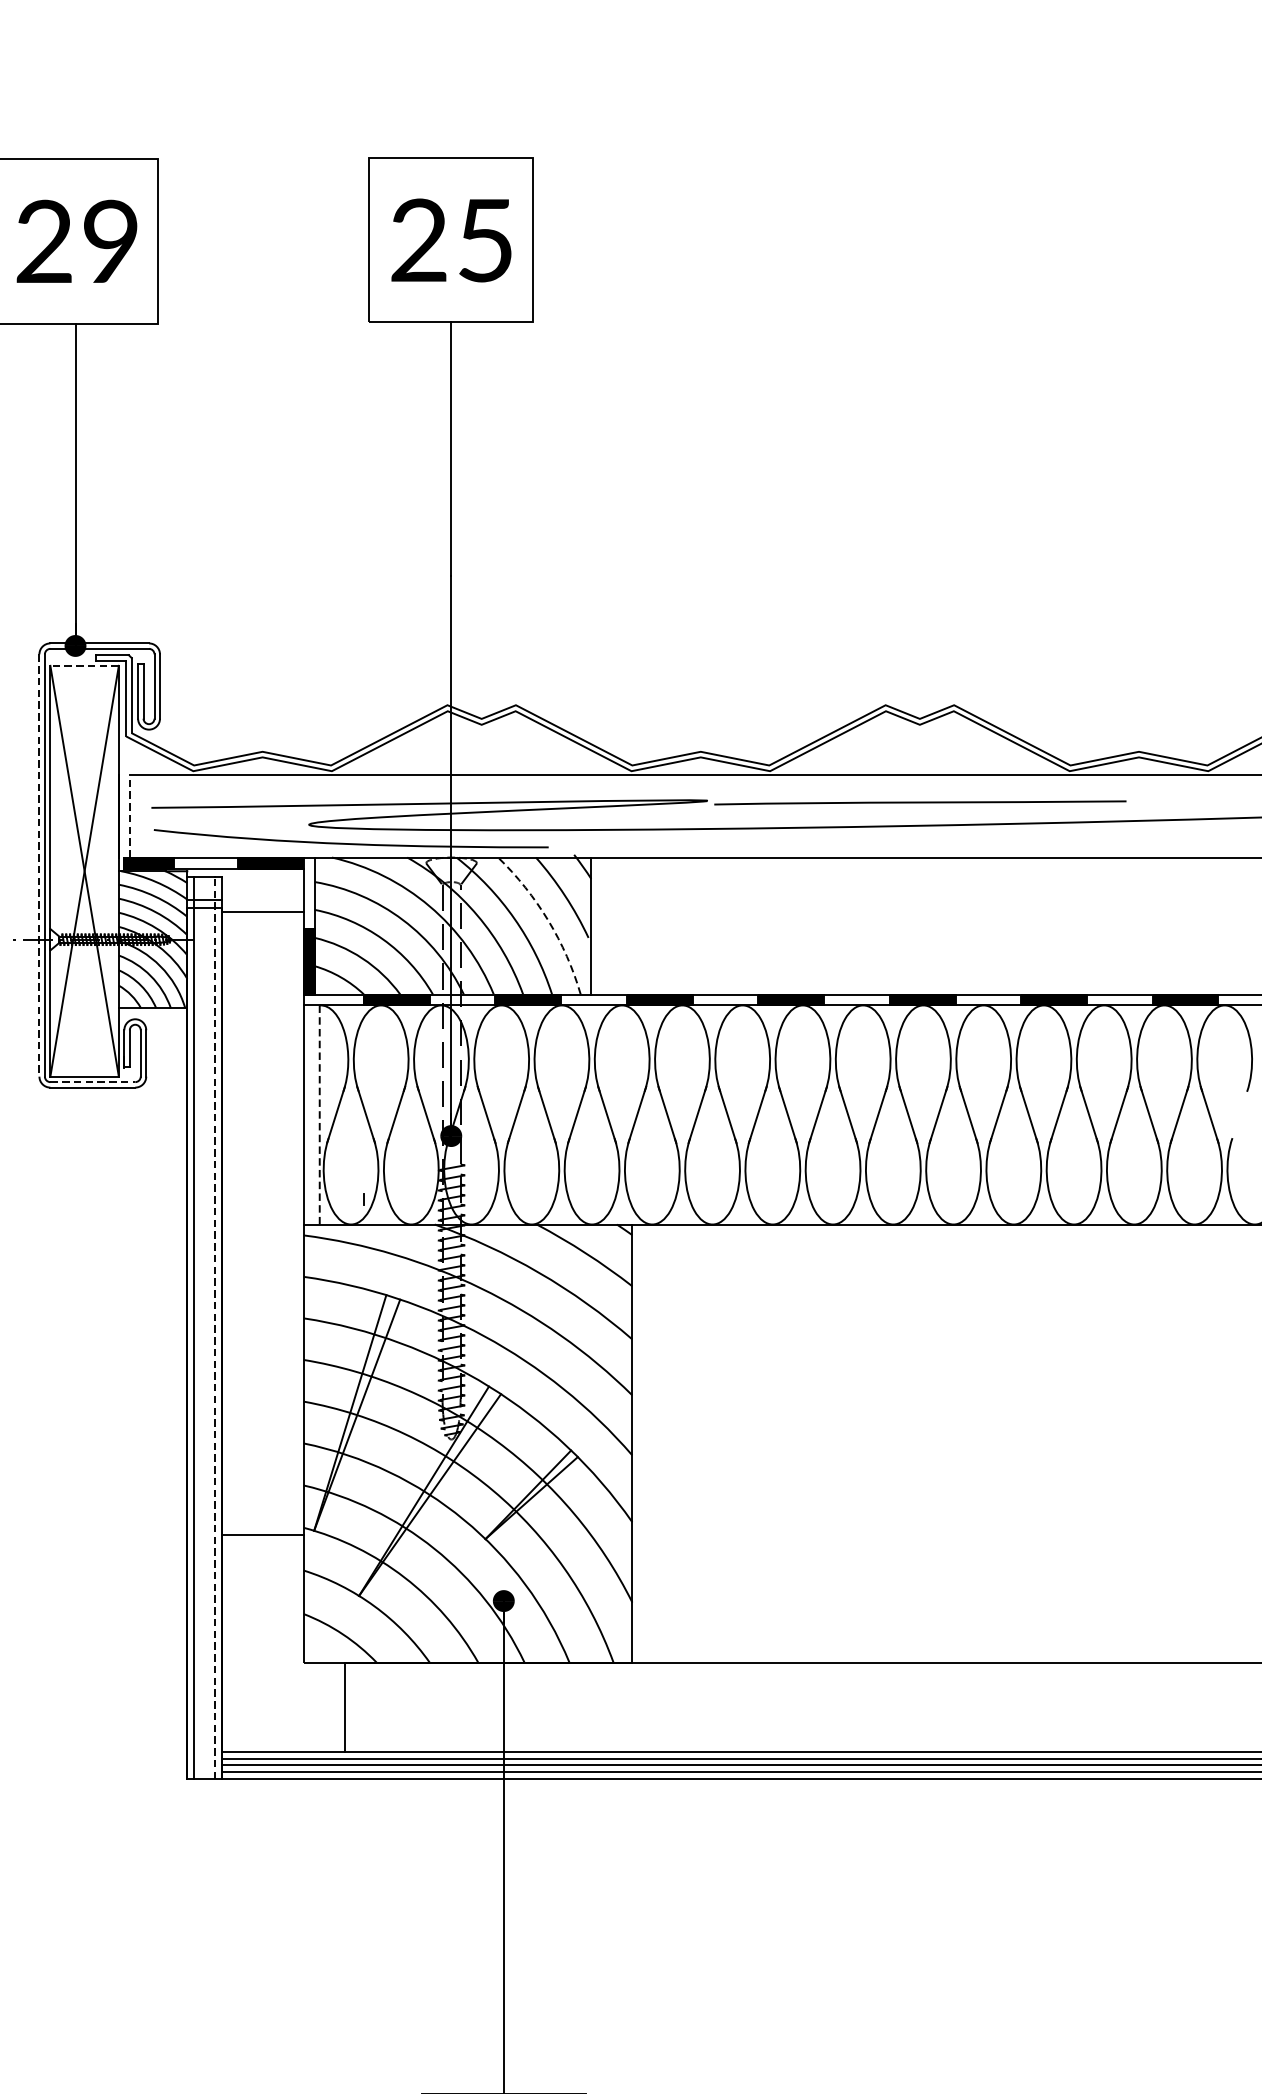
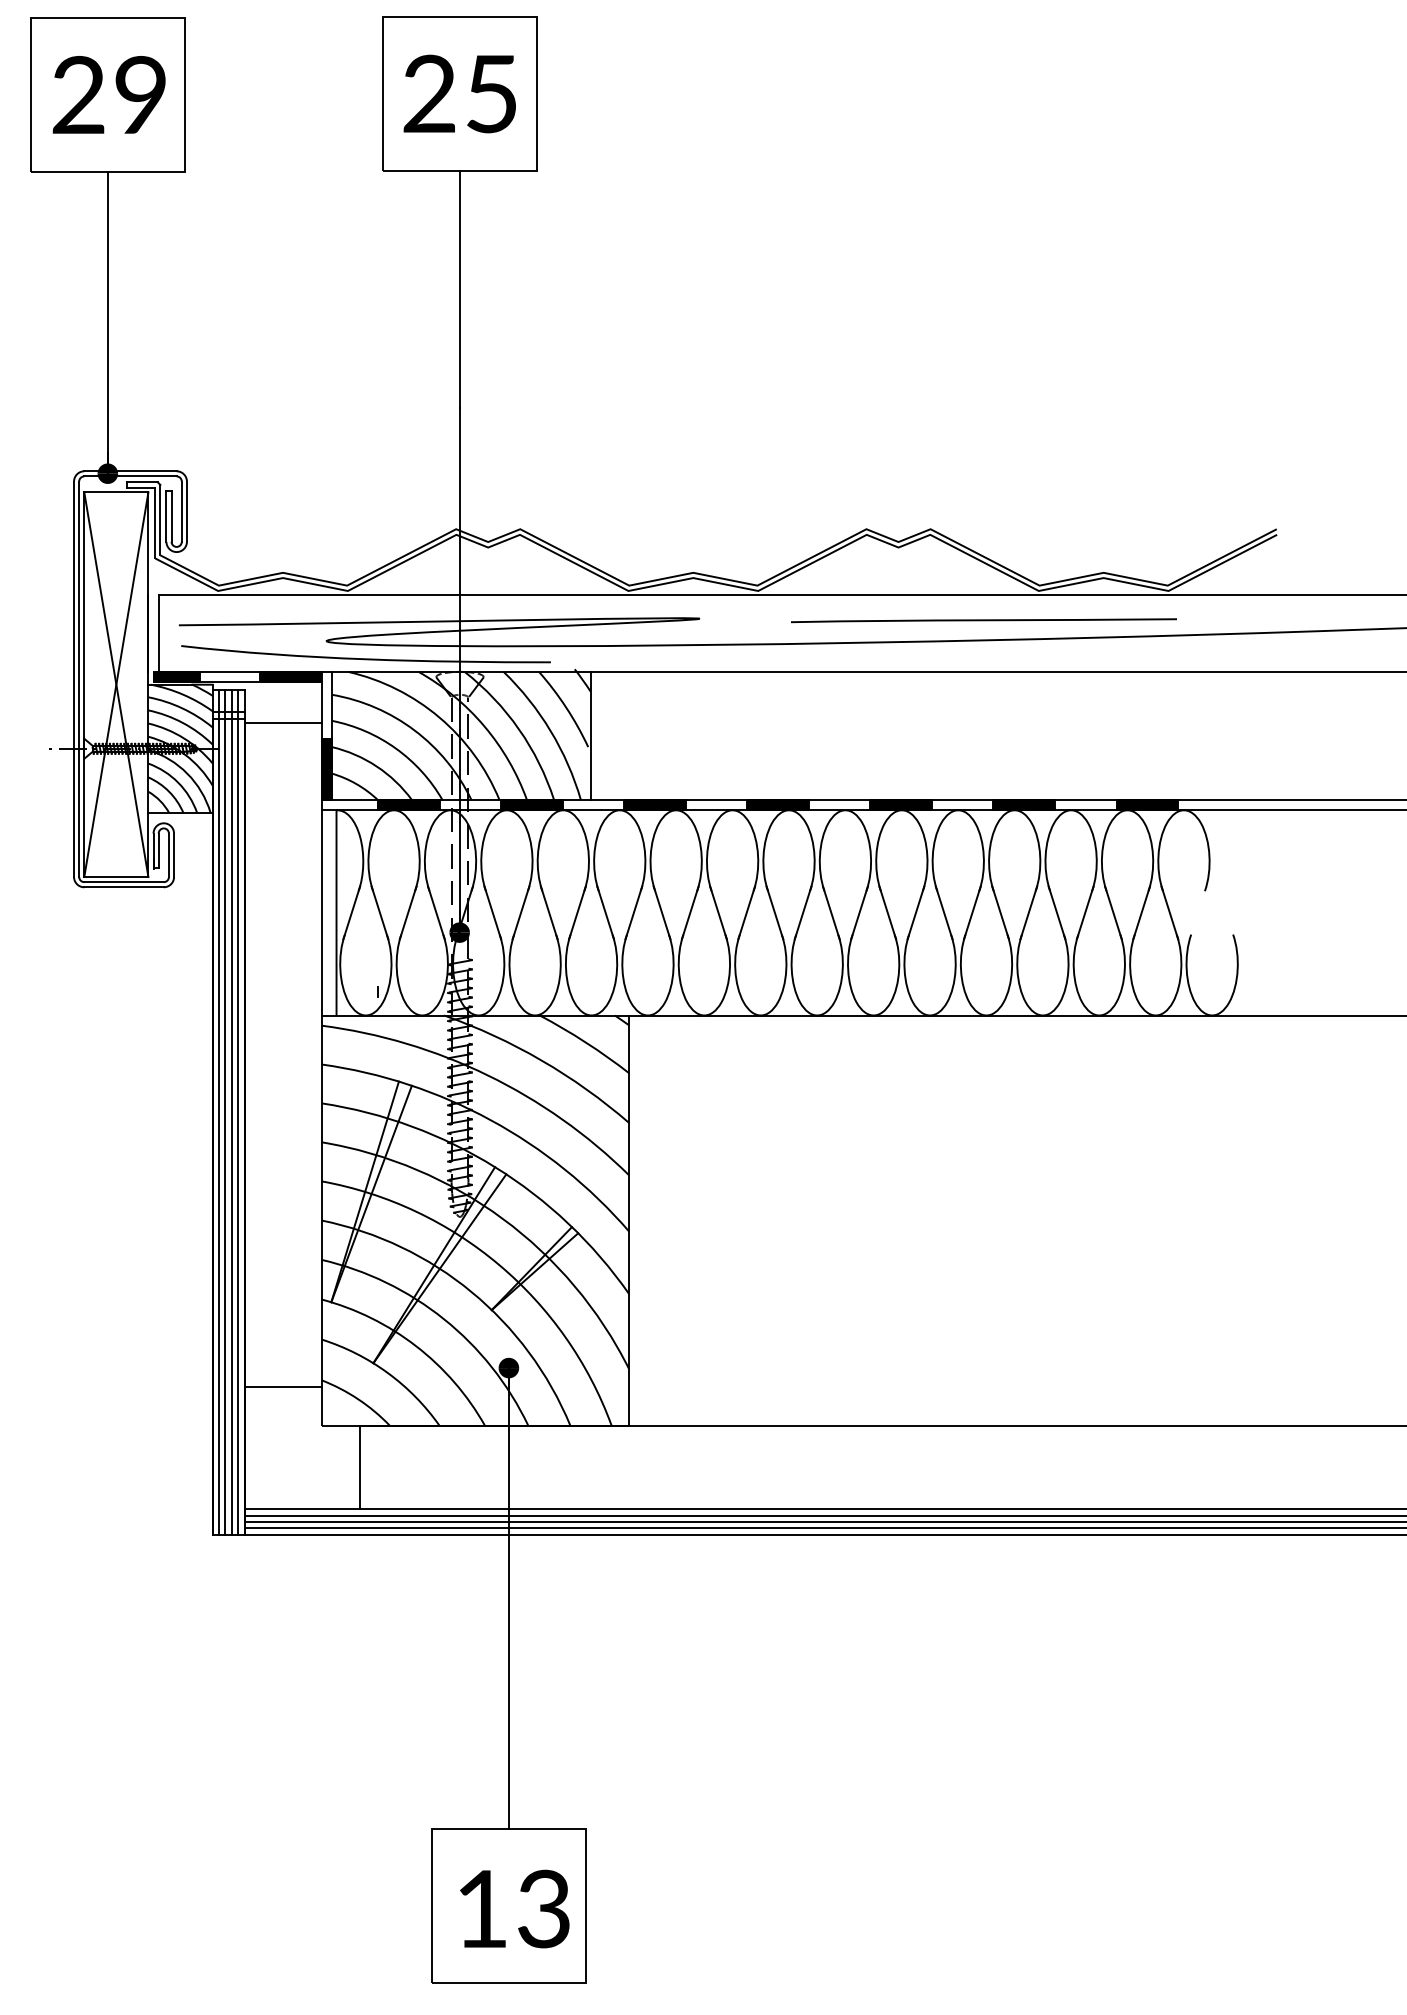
line: (83, 666) -> (115, 492), dashed -> solid
line: (919, 802) -> (983, 620), moved
line: (129, 815) -> (158, 632), dashed -> solid
line: (39, 865) -> (74, 679), dashed -> solid
arc: (548, 920) -> (550, 730), dashed -> solid
line: (93, 1082) -> (124, 882), dashed -> solid
line: (319, 1114) -> (336, 912), dashed -> solid
line: (201, 1327) -> (225, 1111), added
line: (207, 1327) -> (231, 1111), added
line: (215, 1328) -> (238, 1112), dashed -> solid
line: (262, 1535) -> (282, 1387), moved

